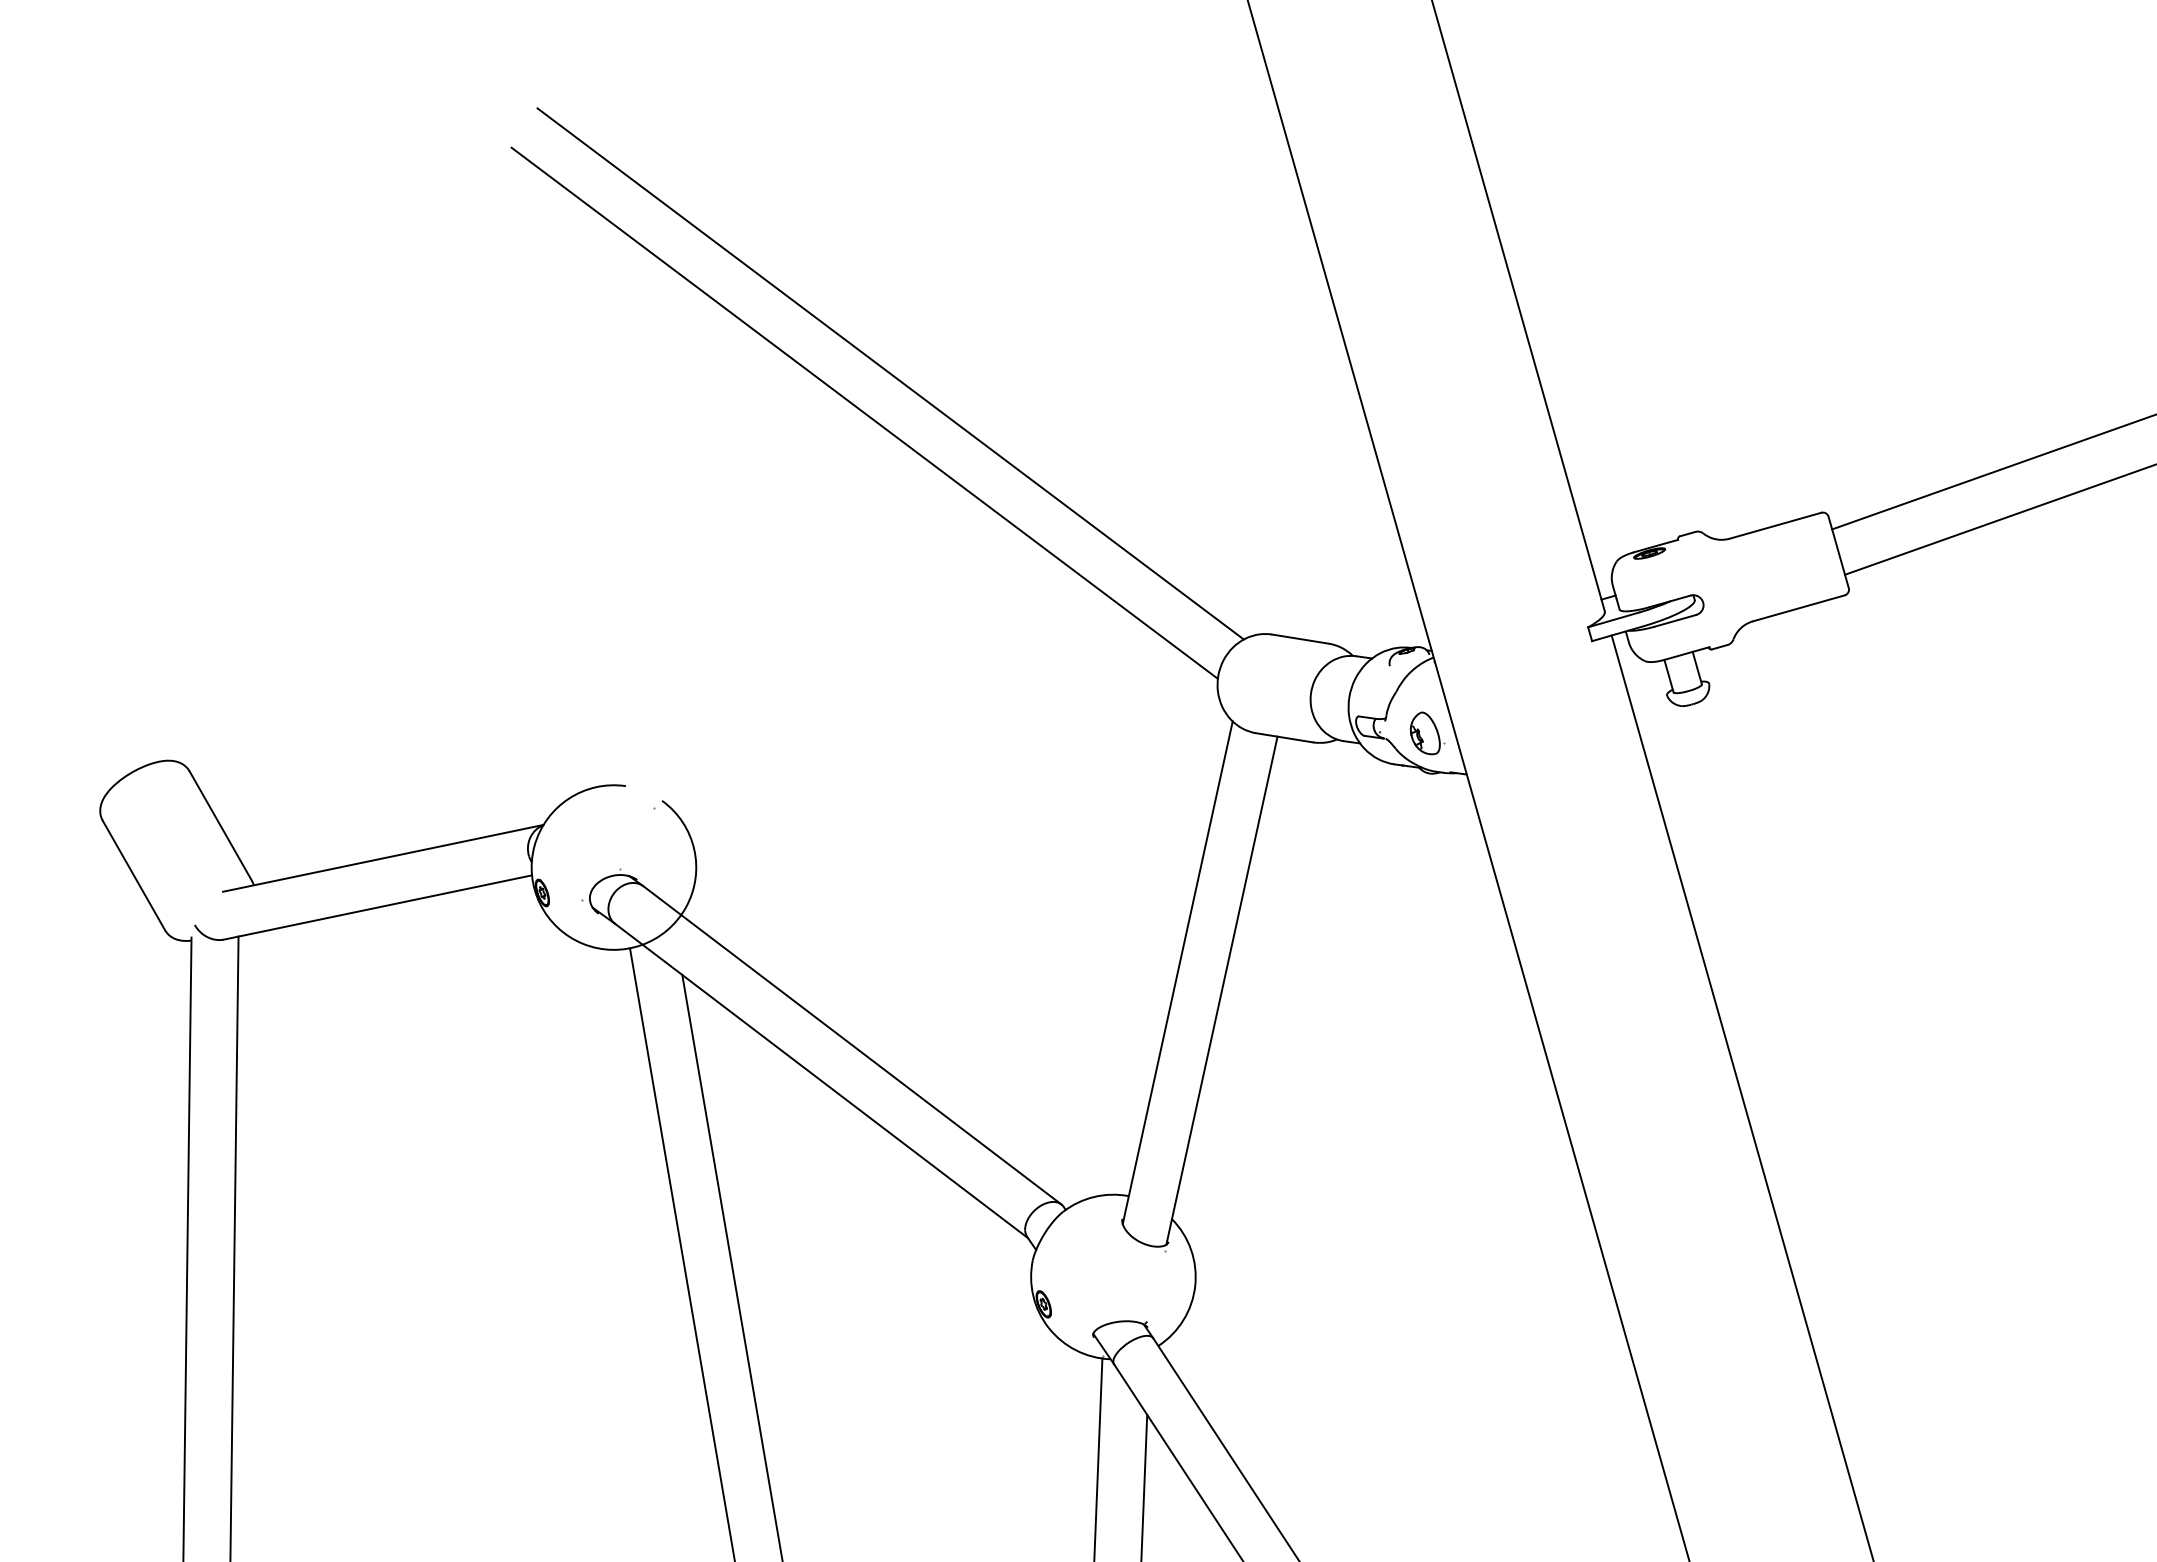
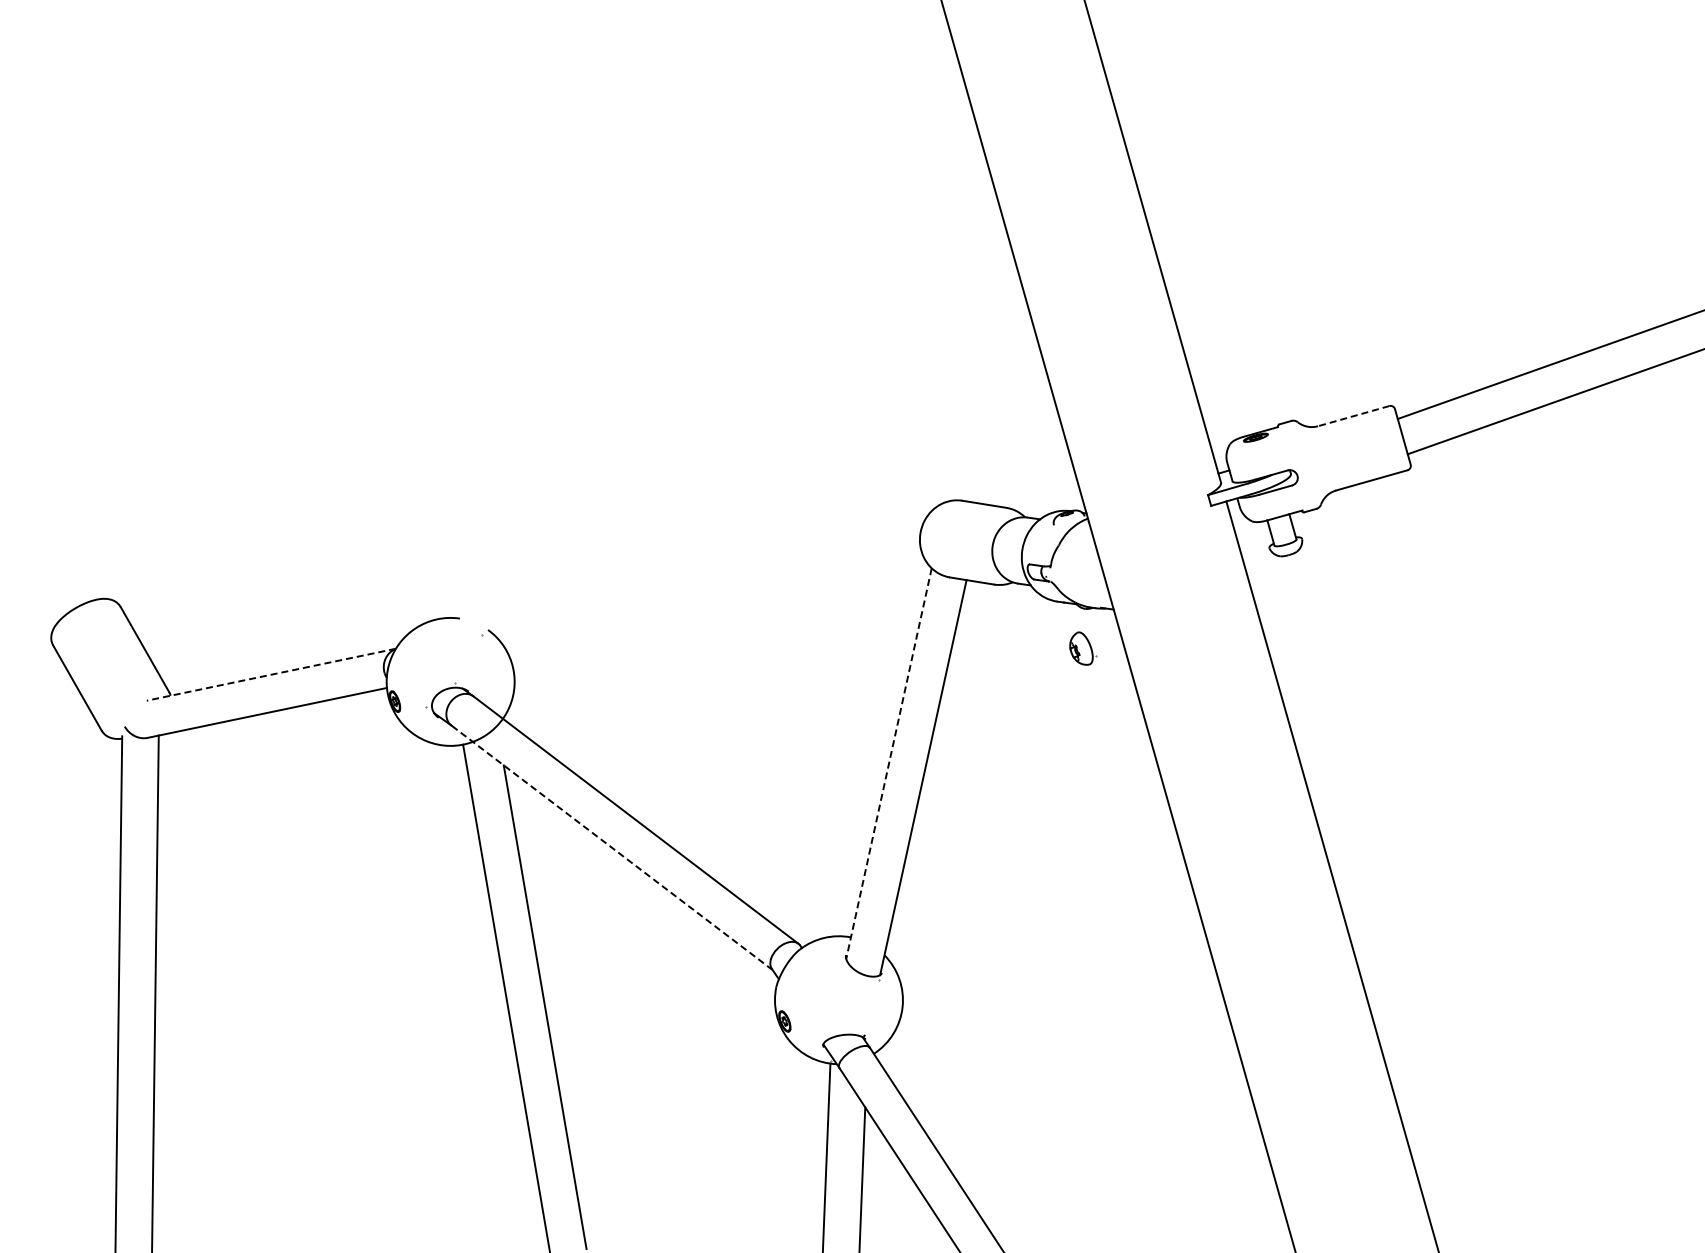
line: (890, 373) -> (665, 297), removed
line: (864, 413) -> (645, 328), removed
line: (1775, 526) -> (1353, 416), solid -> dashed
part: (1427, 733) -> (1083, 648), moved
line: (382, 858) -> (270, 674), solid -> dashed
line: (1177, 973) -> (888, 764), solid -> dashed
line: (822, 1080) -> (612, 847), solid -> dashed

